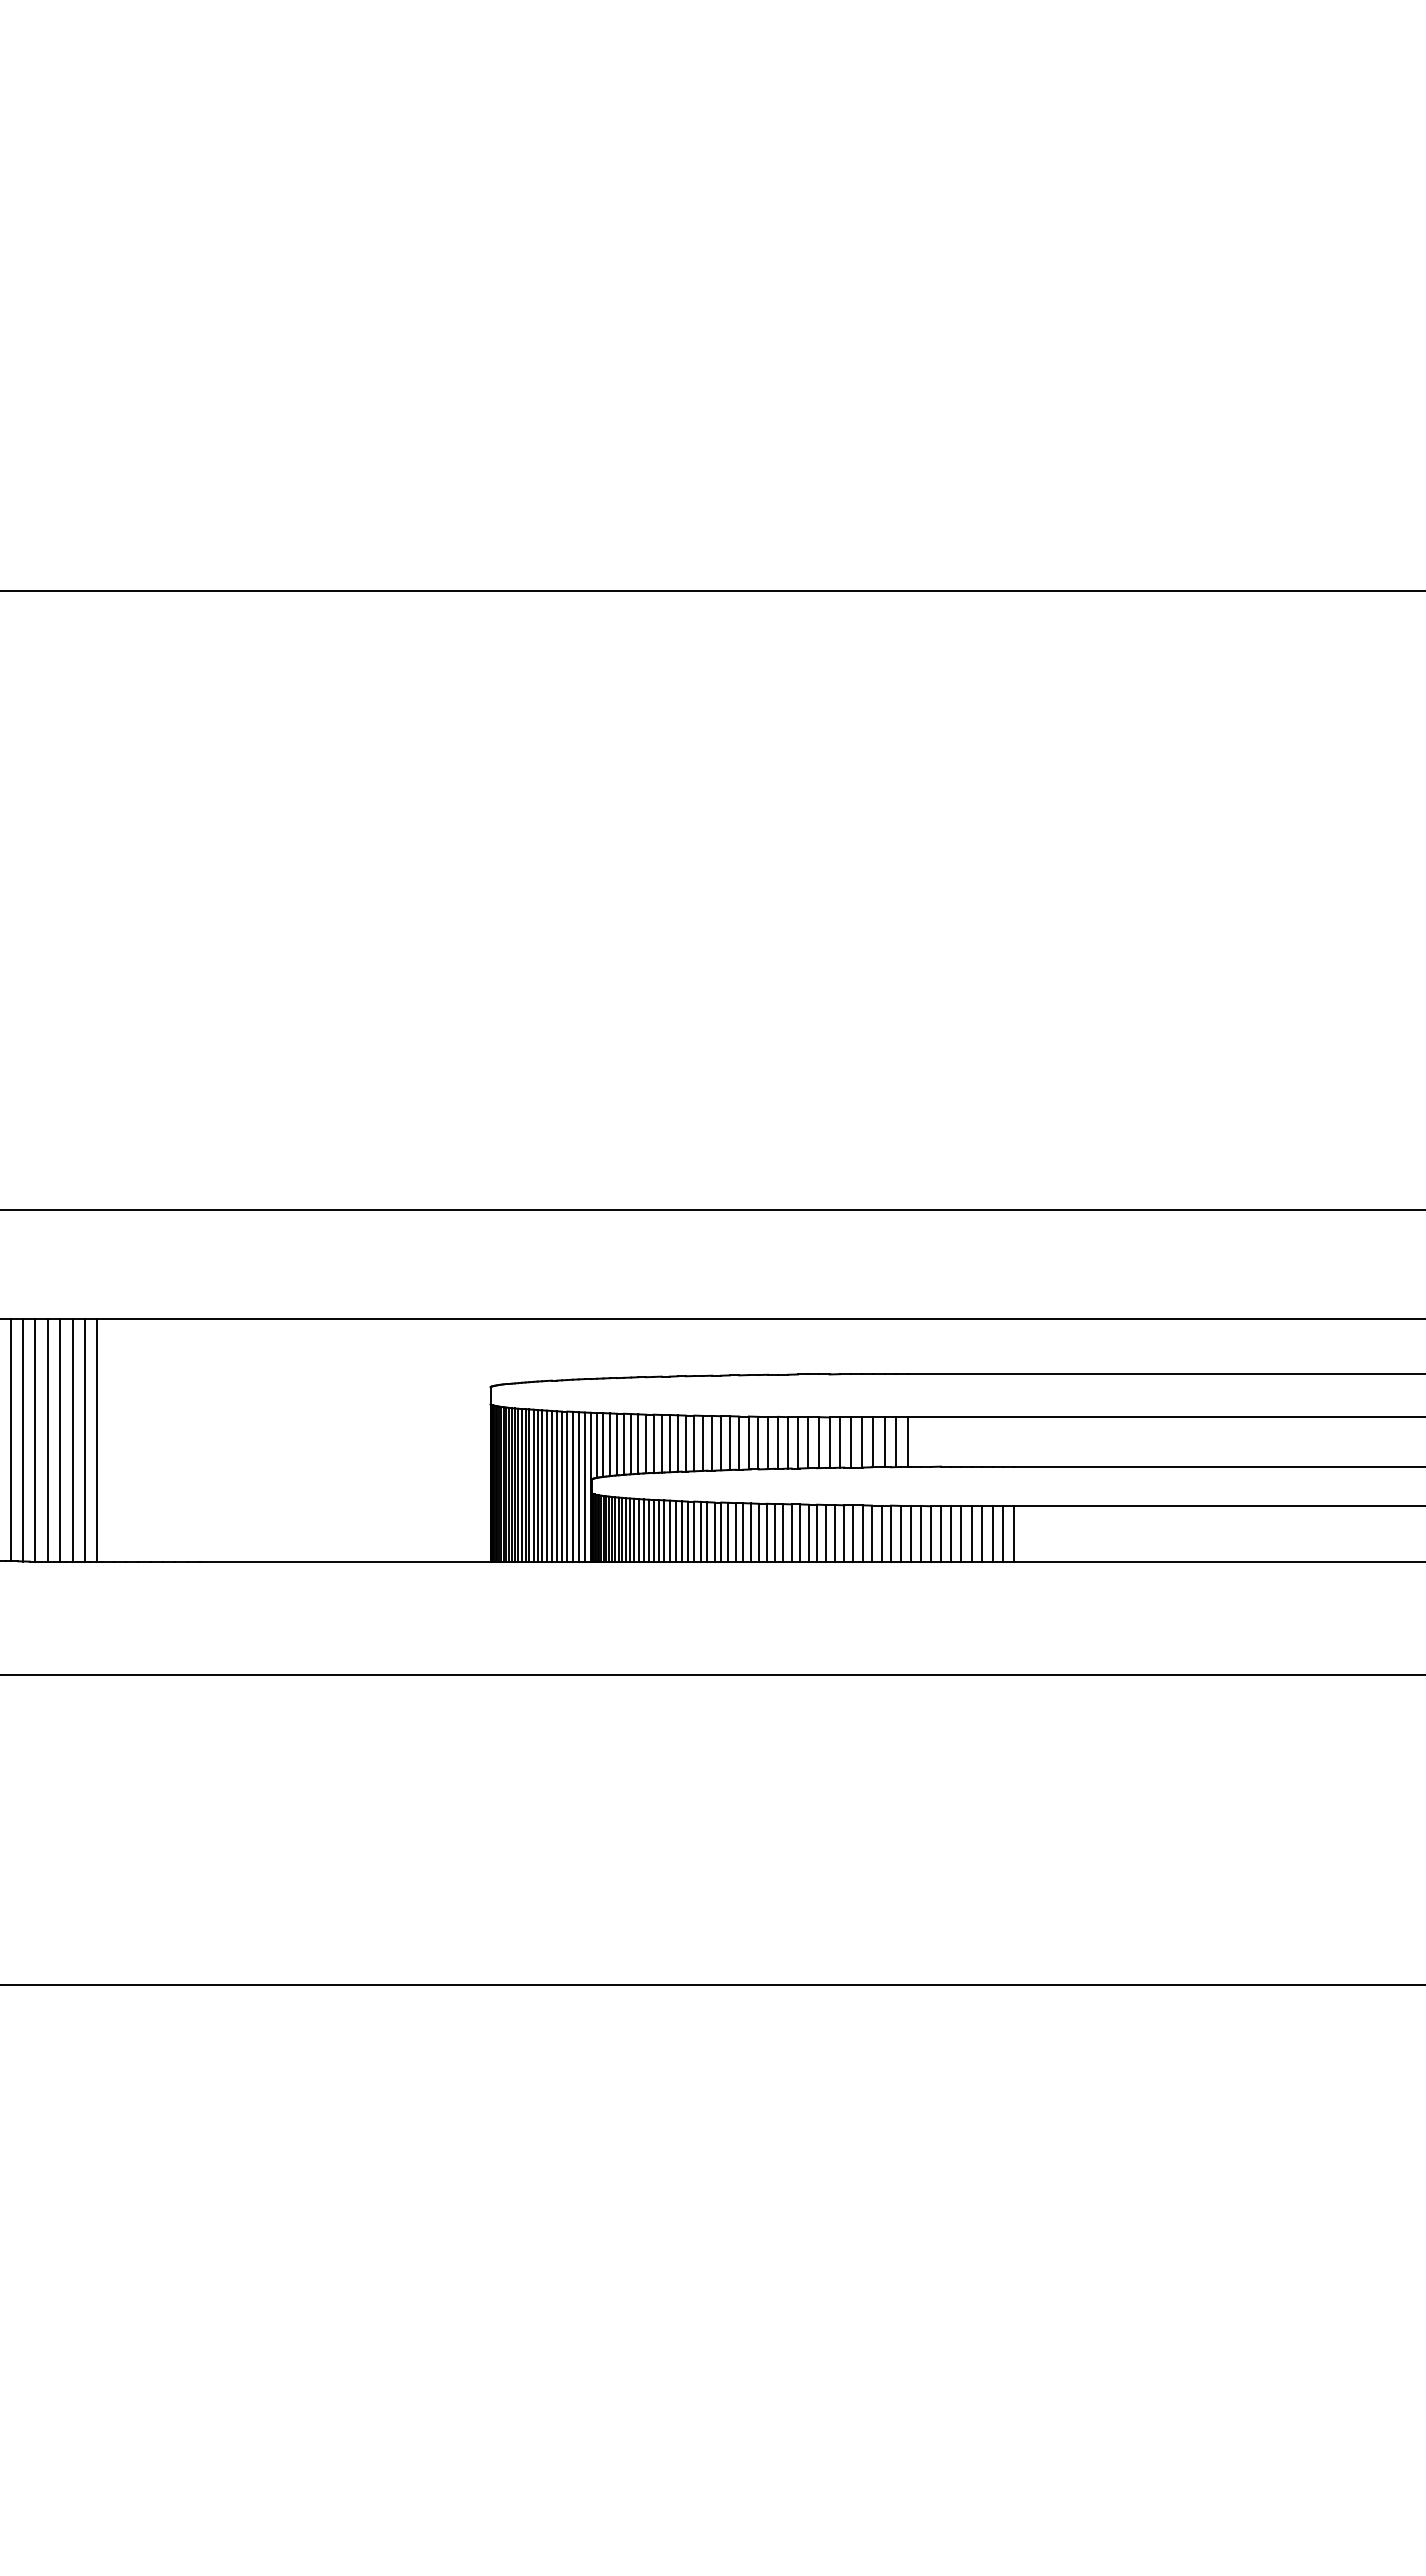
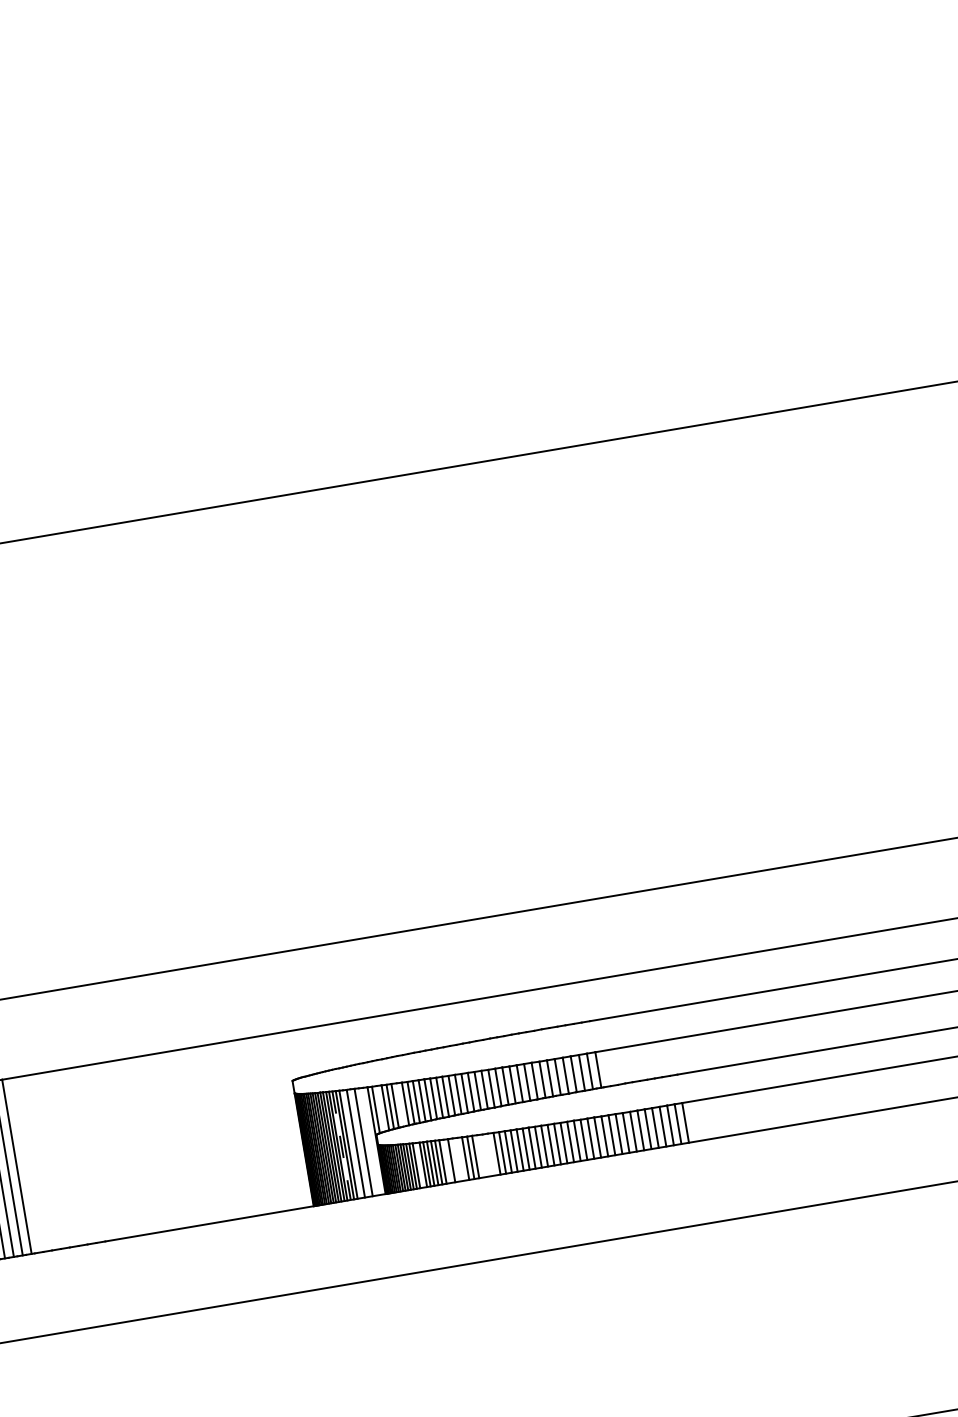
line: (603, 1444) -> (380, 1108), removed
line: (631, 1444) -> (400, 1105), removed
line: (542, 1485) -> (341, 1145), solid -> dashed
line: (556, 1486) -> (351, 1144), removed
line: (567, 1486) -> (359, 1143), removed
line: (578, 1486) -> (367, 1141), removed
line: (584, 1486) -> (371, 1140), removed
line: (643, 1530) -> (419, 1165), removed
line: (681, 1531) -> (447, 1161), removed
line: (694, 1531) -> (456, 1159), removed
line: (700, 1531) -> (460, 1159), removed
line: (728, 1531) -> (480, 1155), removed
line: (735, 1532) -> (485, 1155), removed
line: (743, 1532) -> (491, 1154), removed

